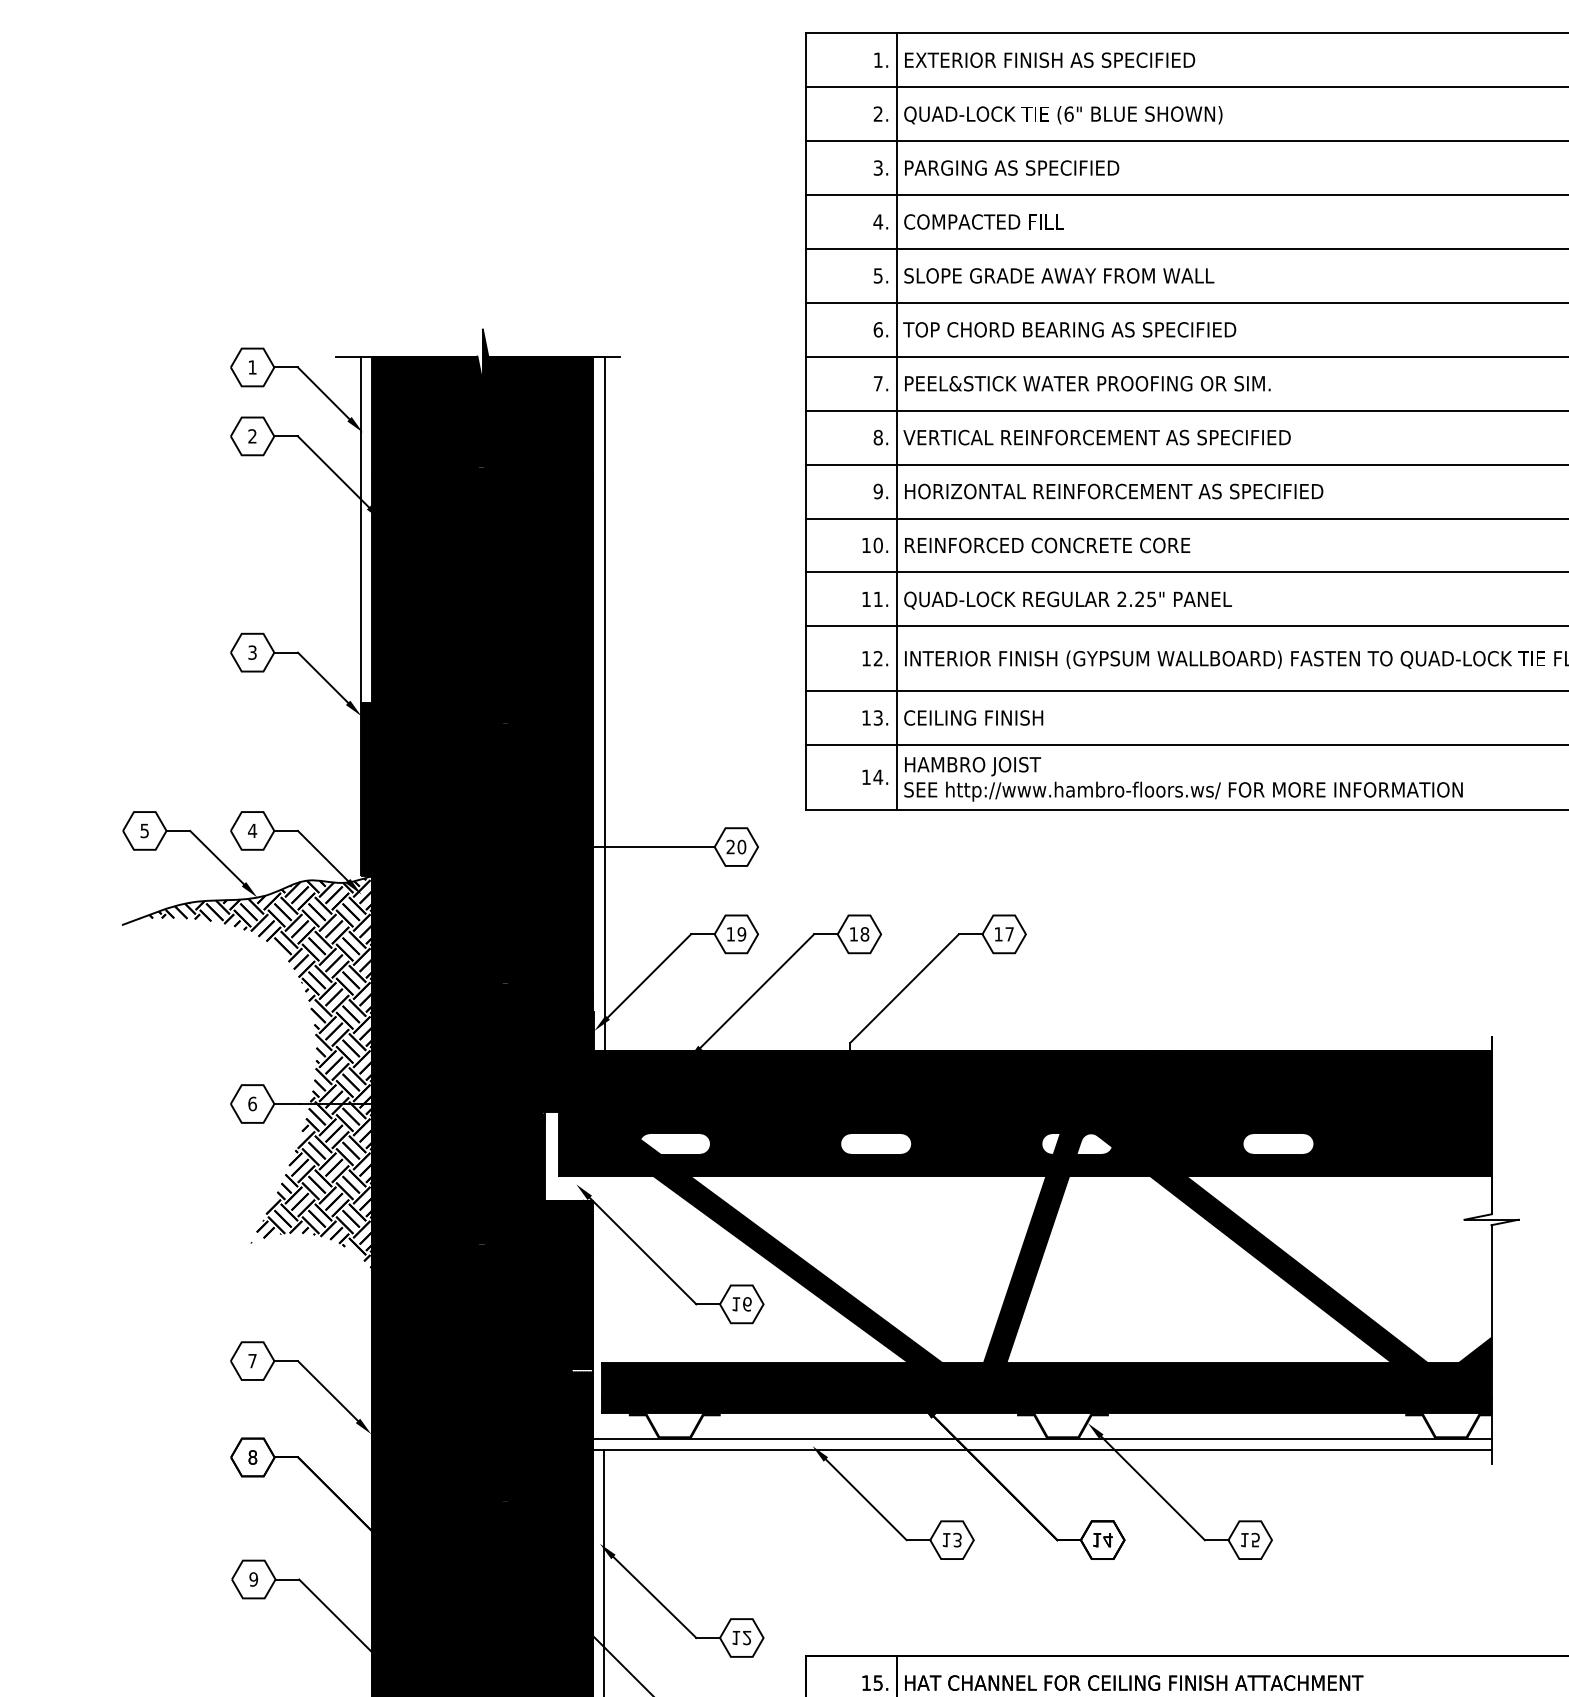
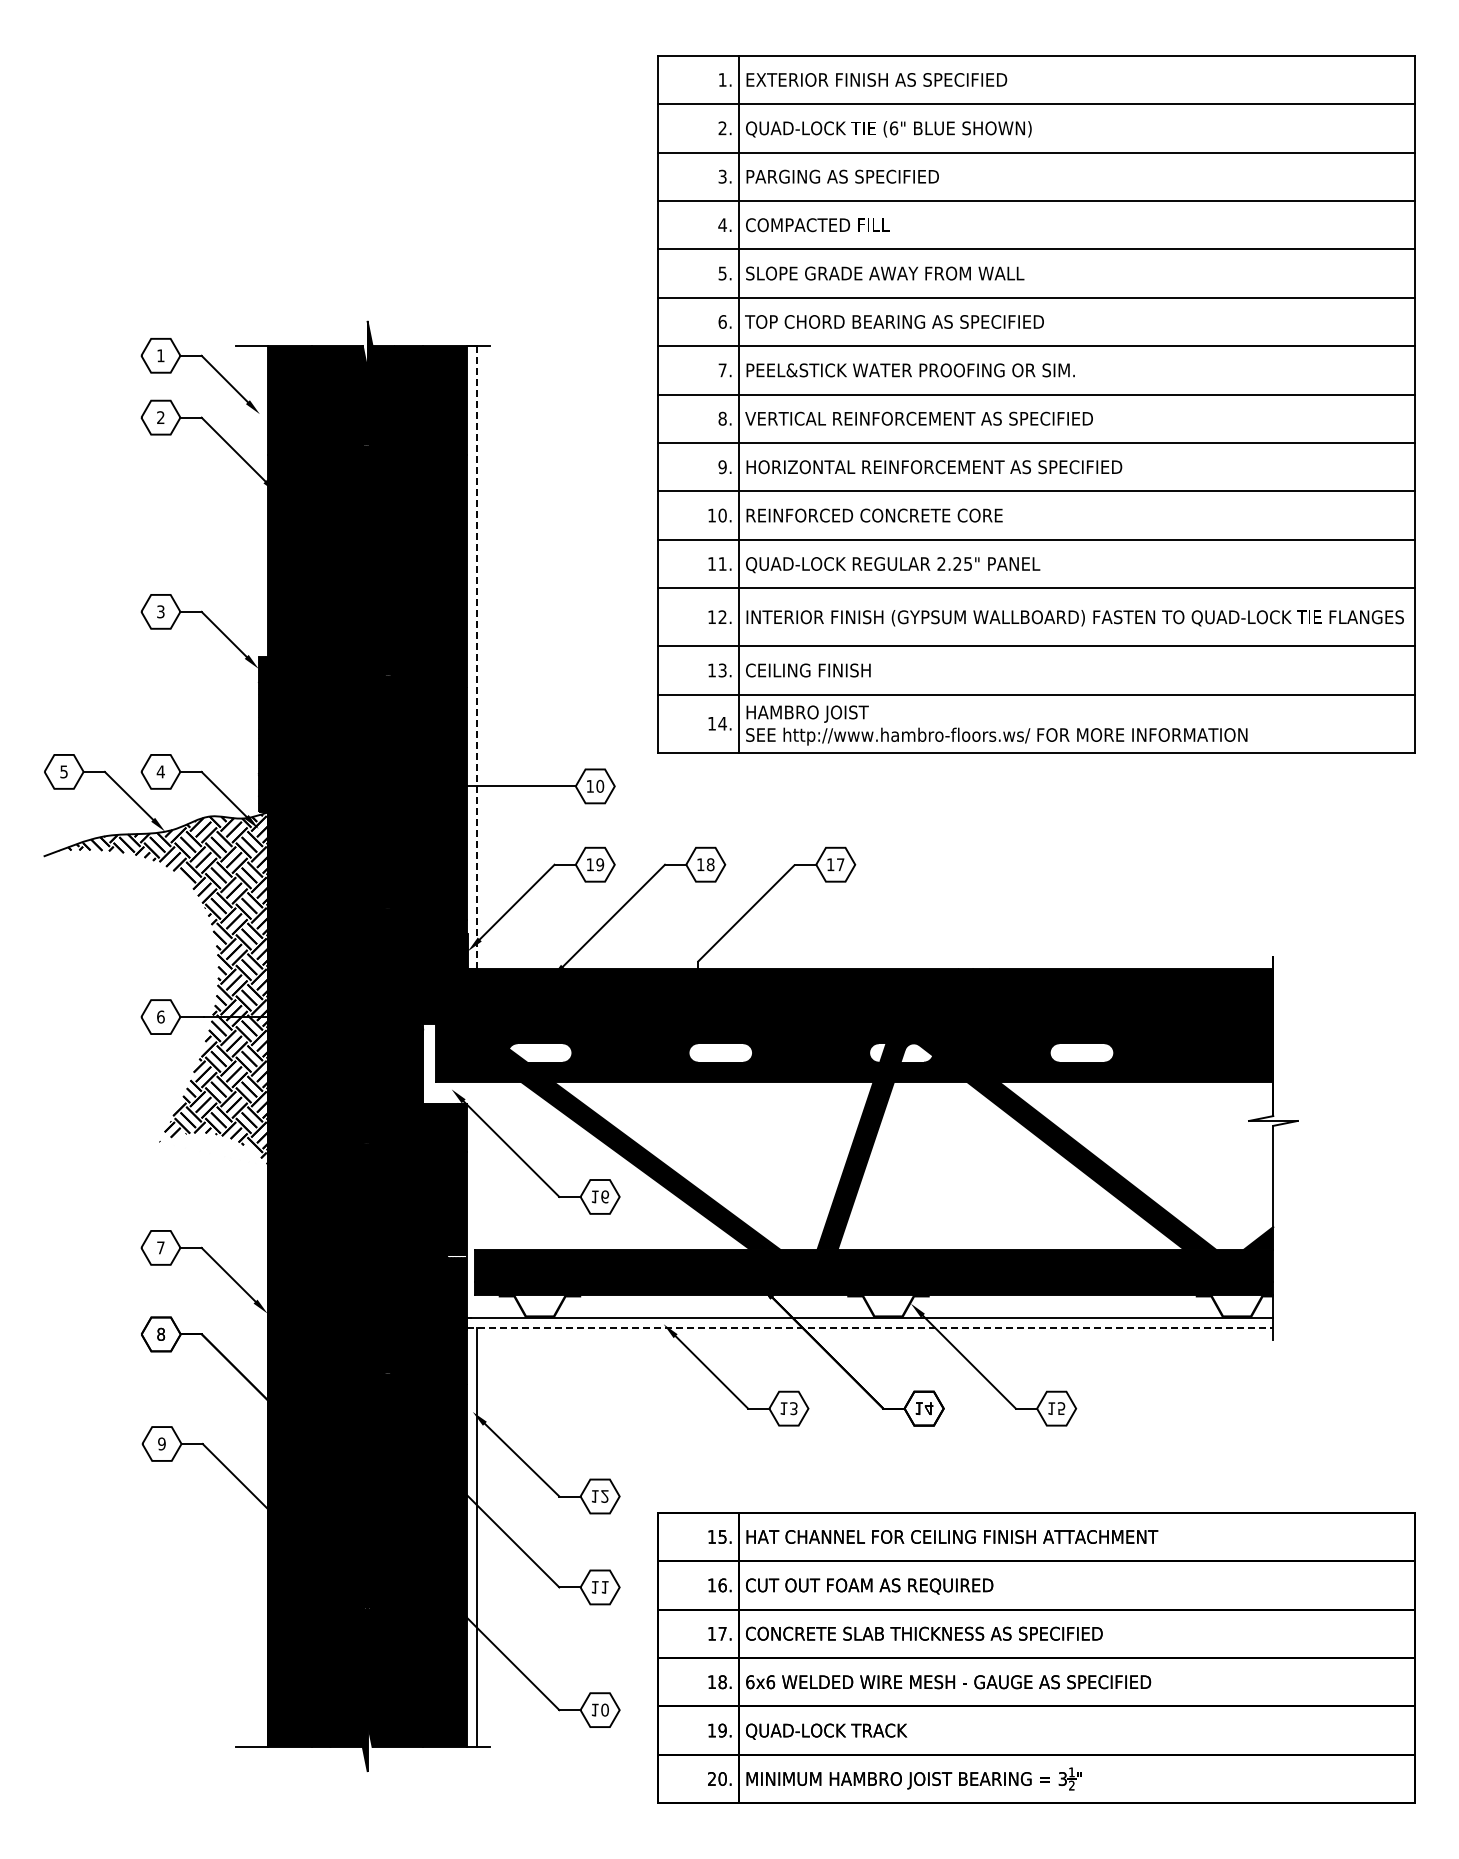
line: (361, 529) -> (258, 501), removed
line: (605, 703) -> (477, 657), solid -> dashed
text: (729, 846) -> (589, 785), 20 -> 10
line: (1042, 1449) -> (870, 1327), solid -> dashed

